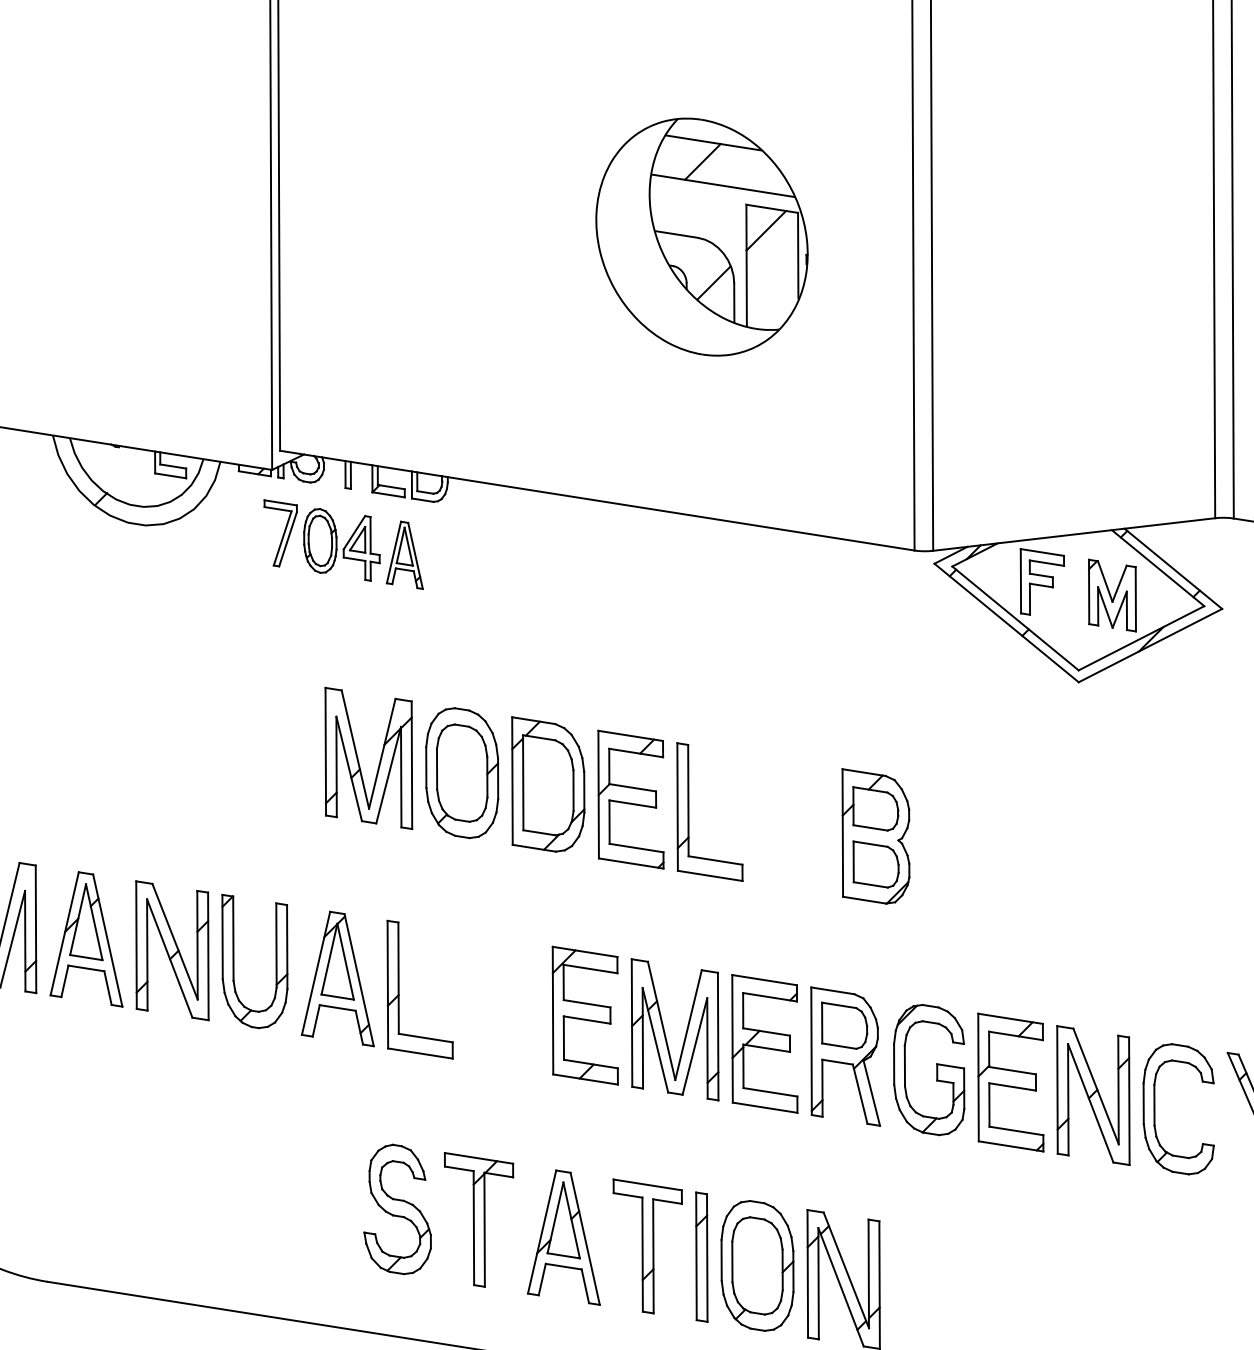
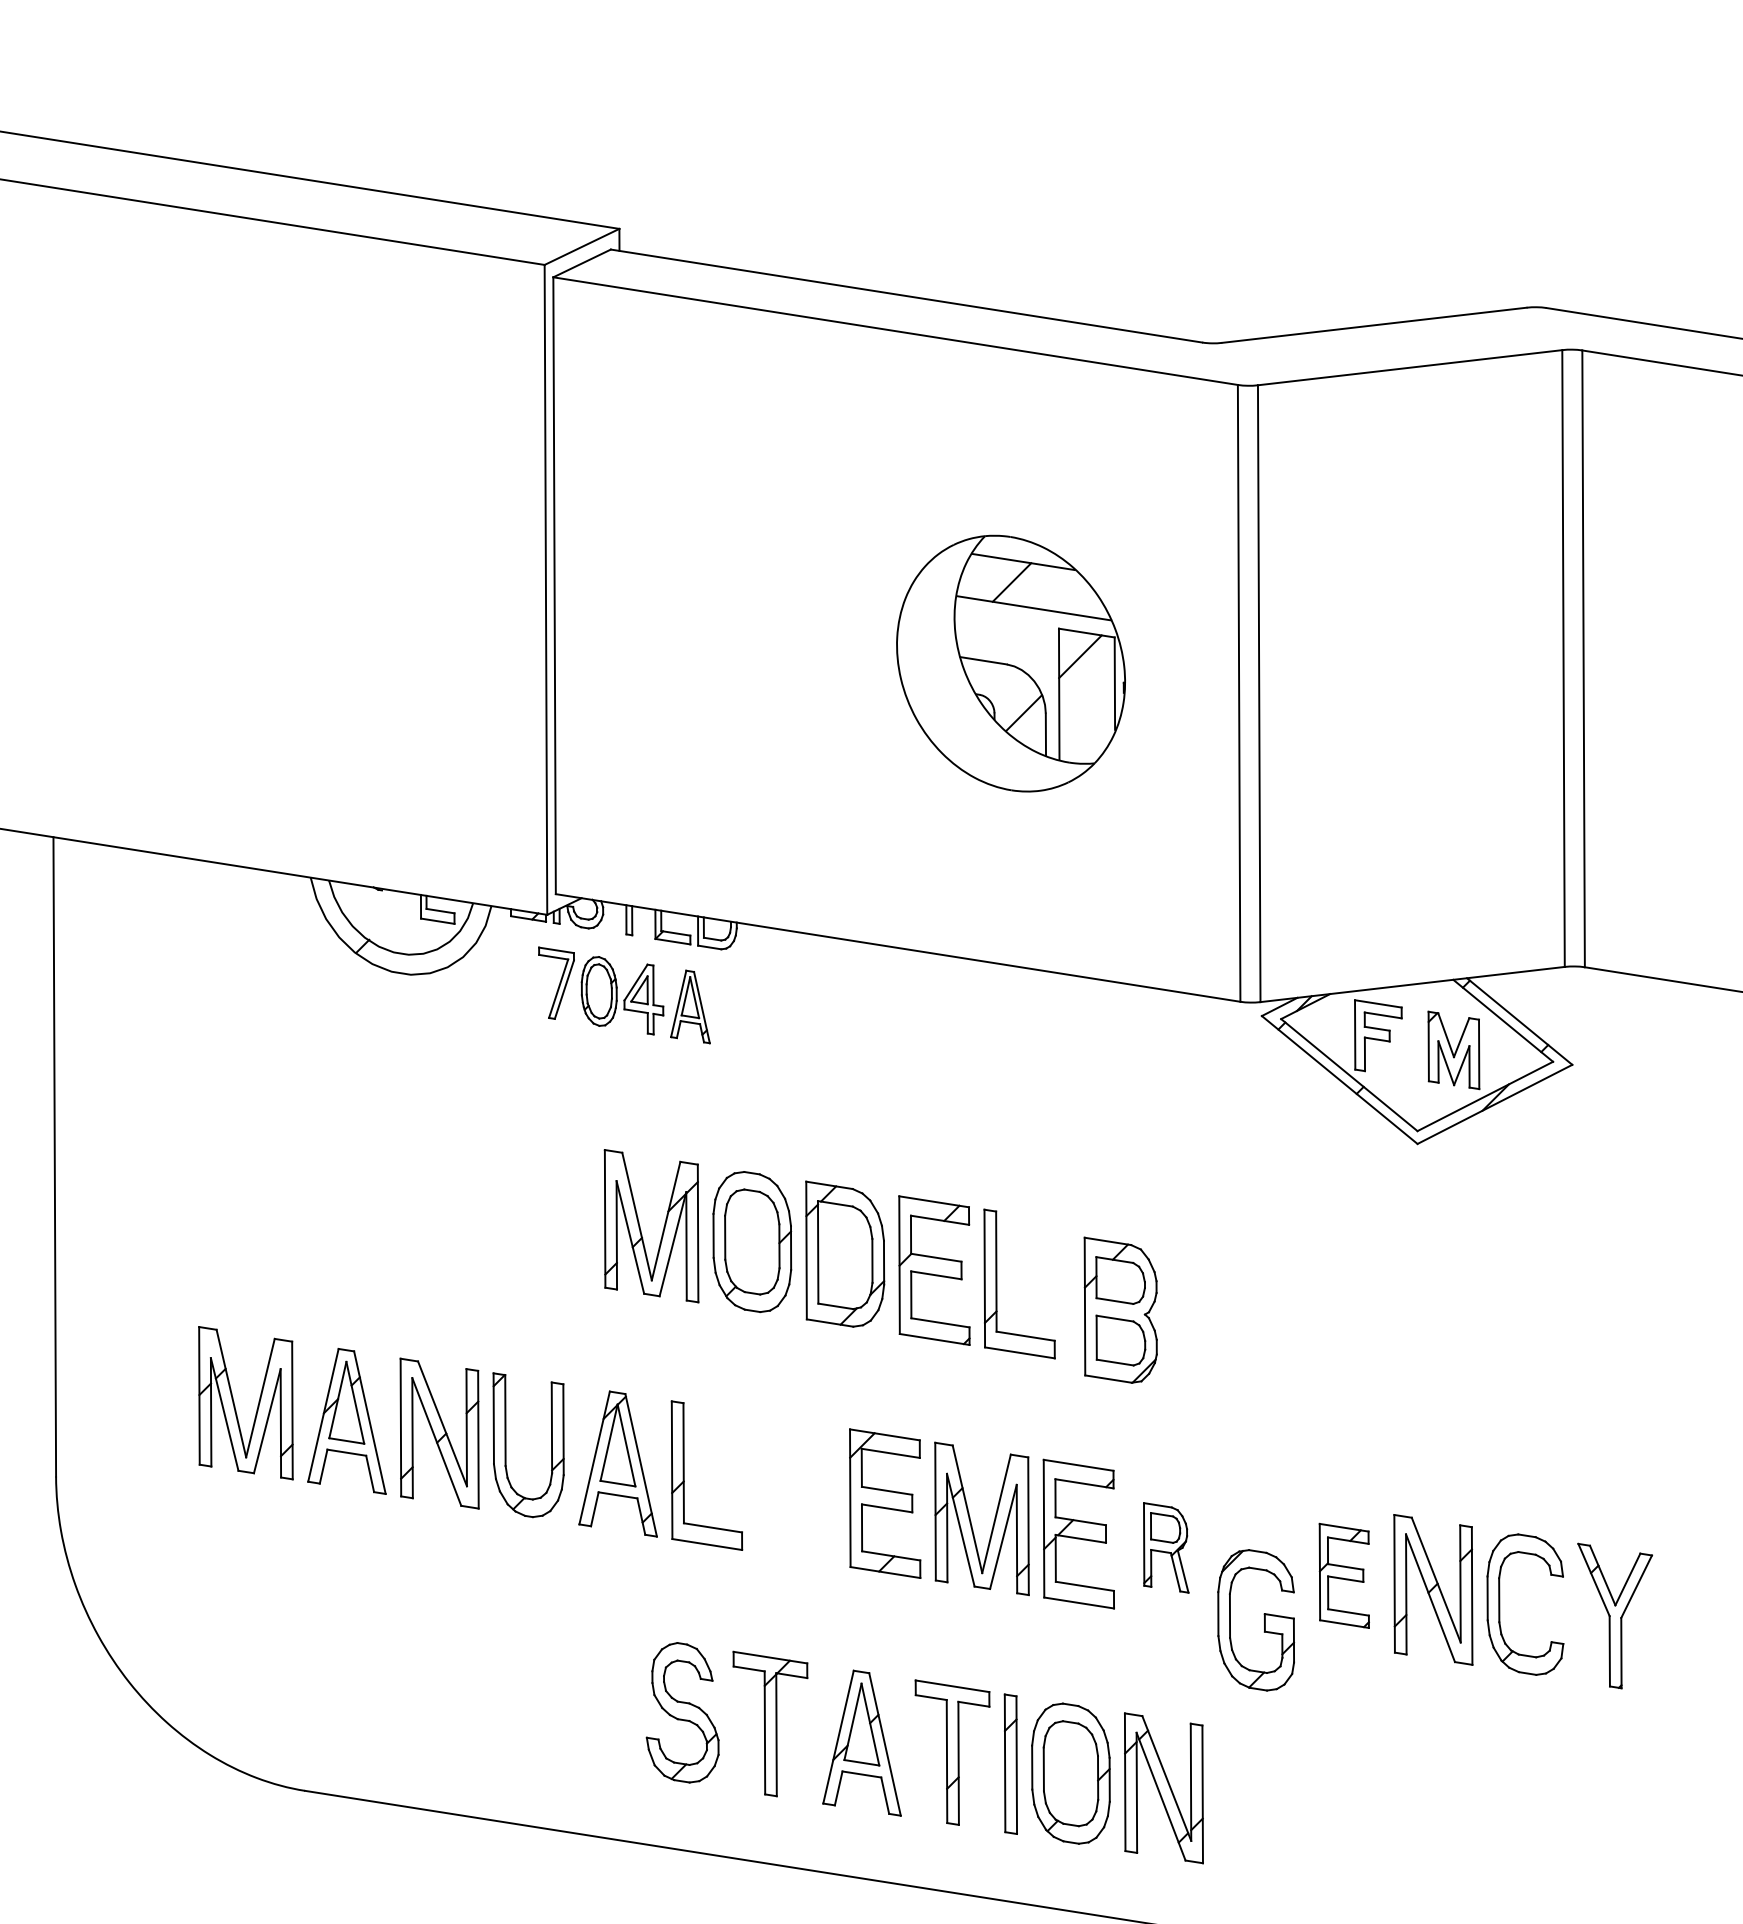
part: (875, 835) -> (1120, 1309), moved
part: (846, 1056) -> (1166, 1547), size x0.6
part: (936, 1070) -> (1264, 1620), moved
part: (1011, 1082) -> (1344, 1575), size x0.7

